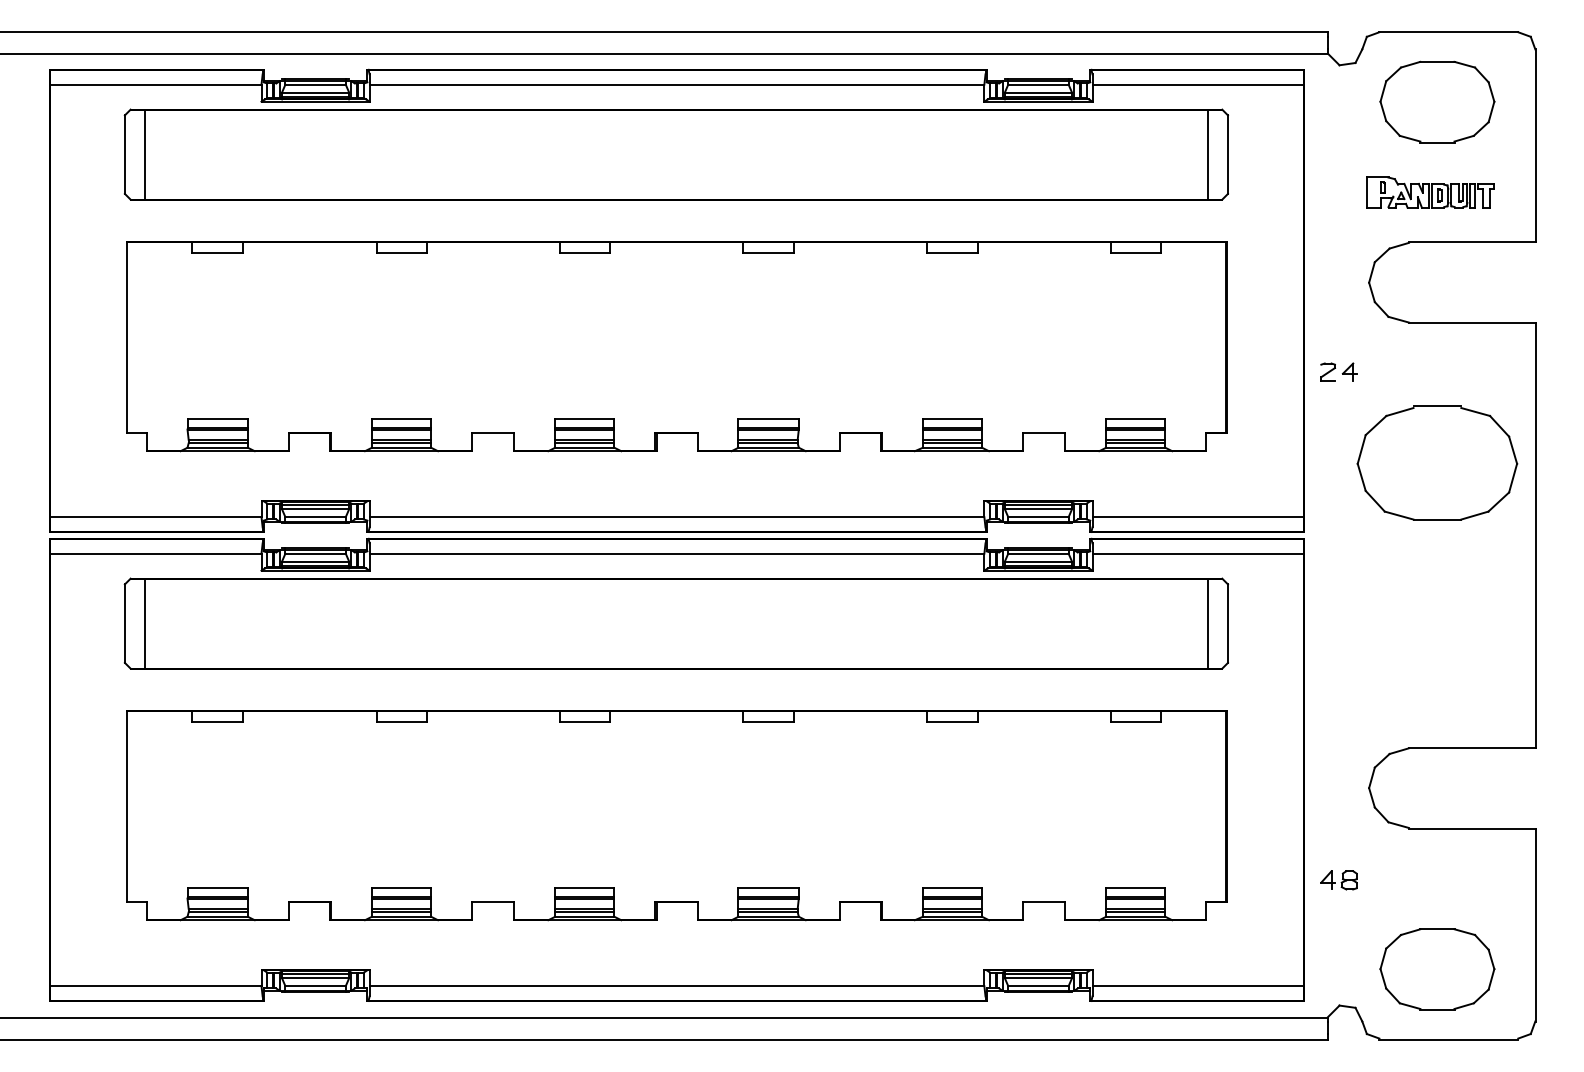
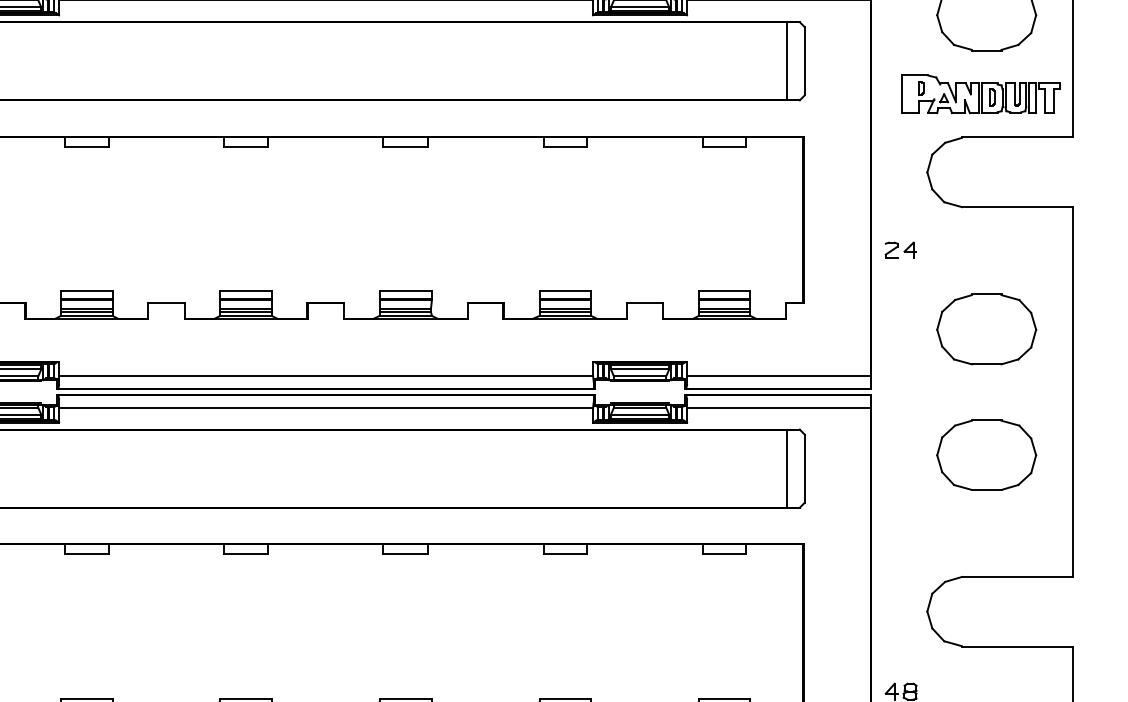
part: (1430, 192) -> (980, 94), size x1.43
part: (1437, 463) -> (986, 329), size x0.71
part: (1437, 607) -> (986, 454), added

